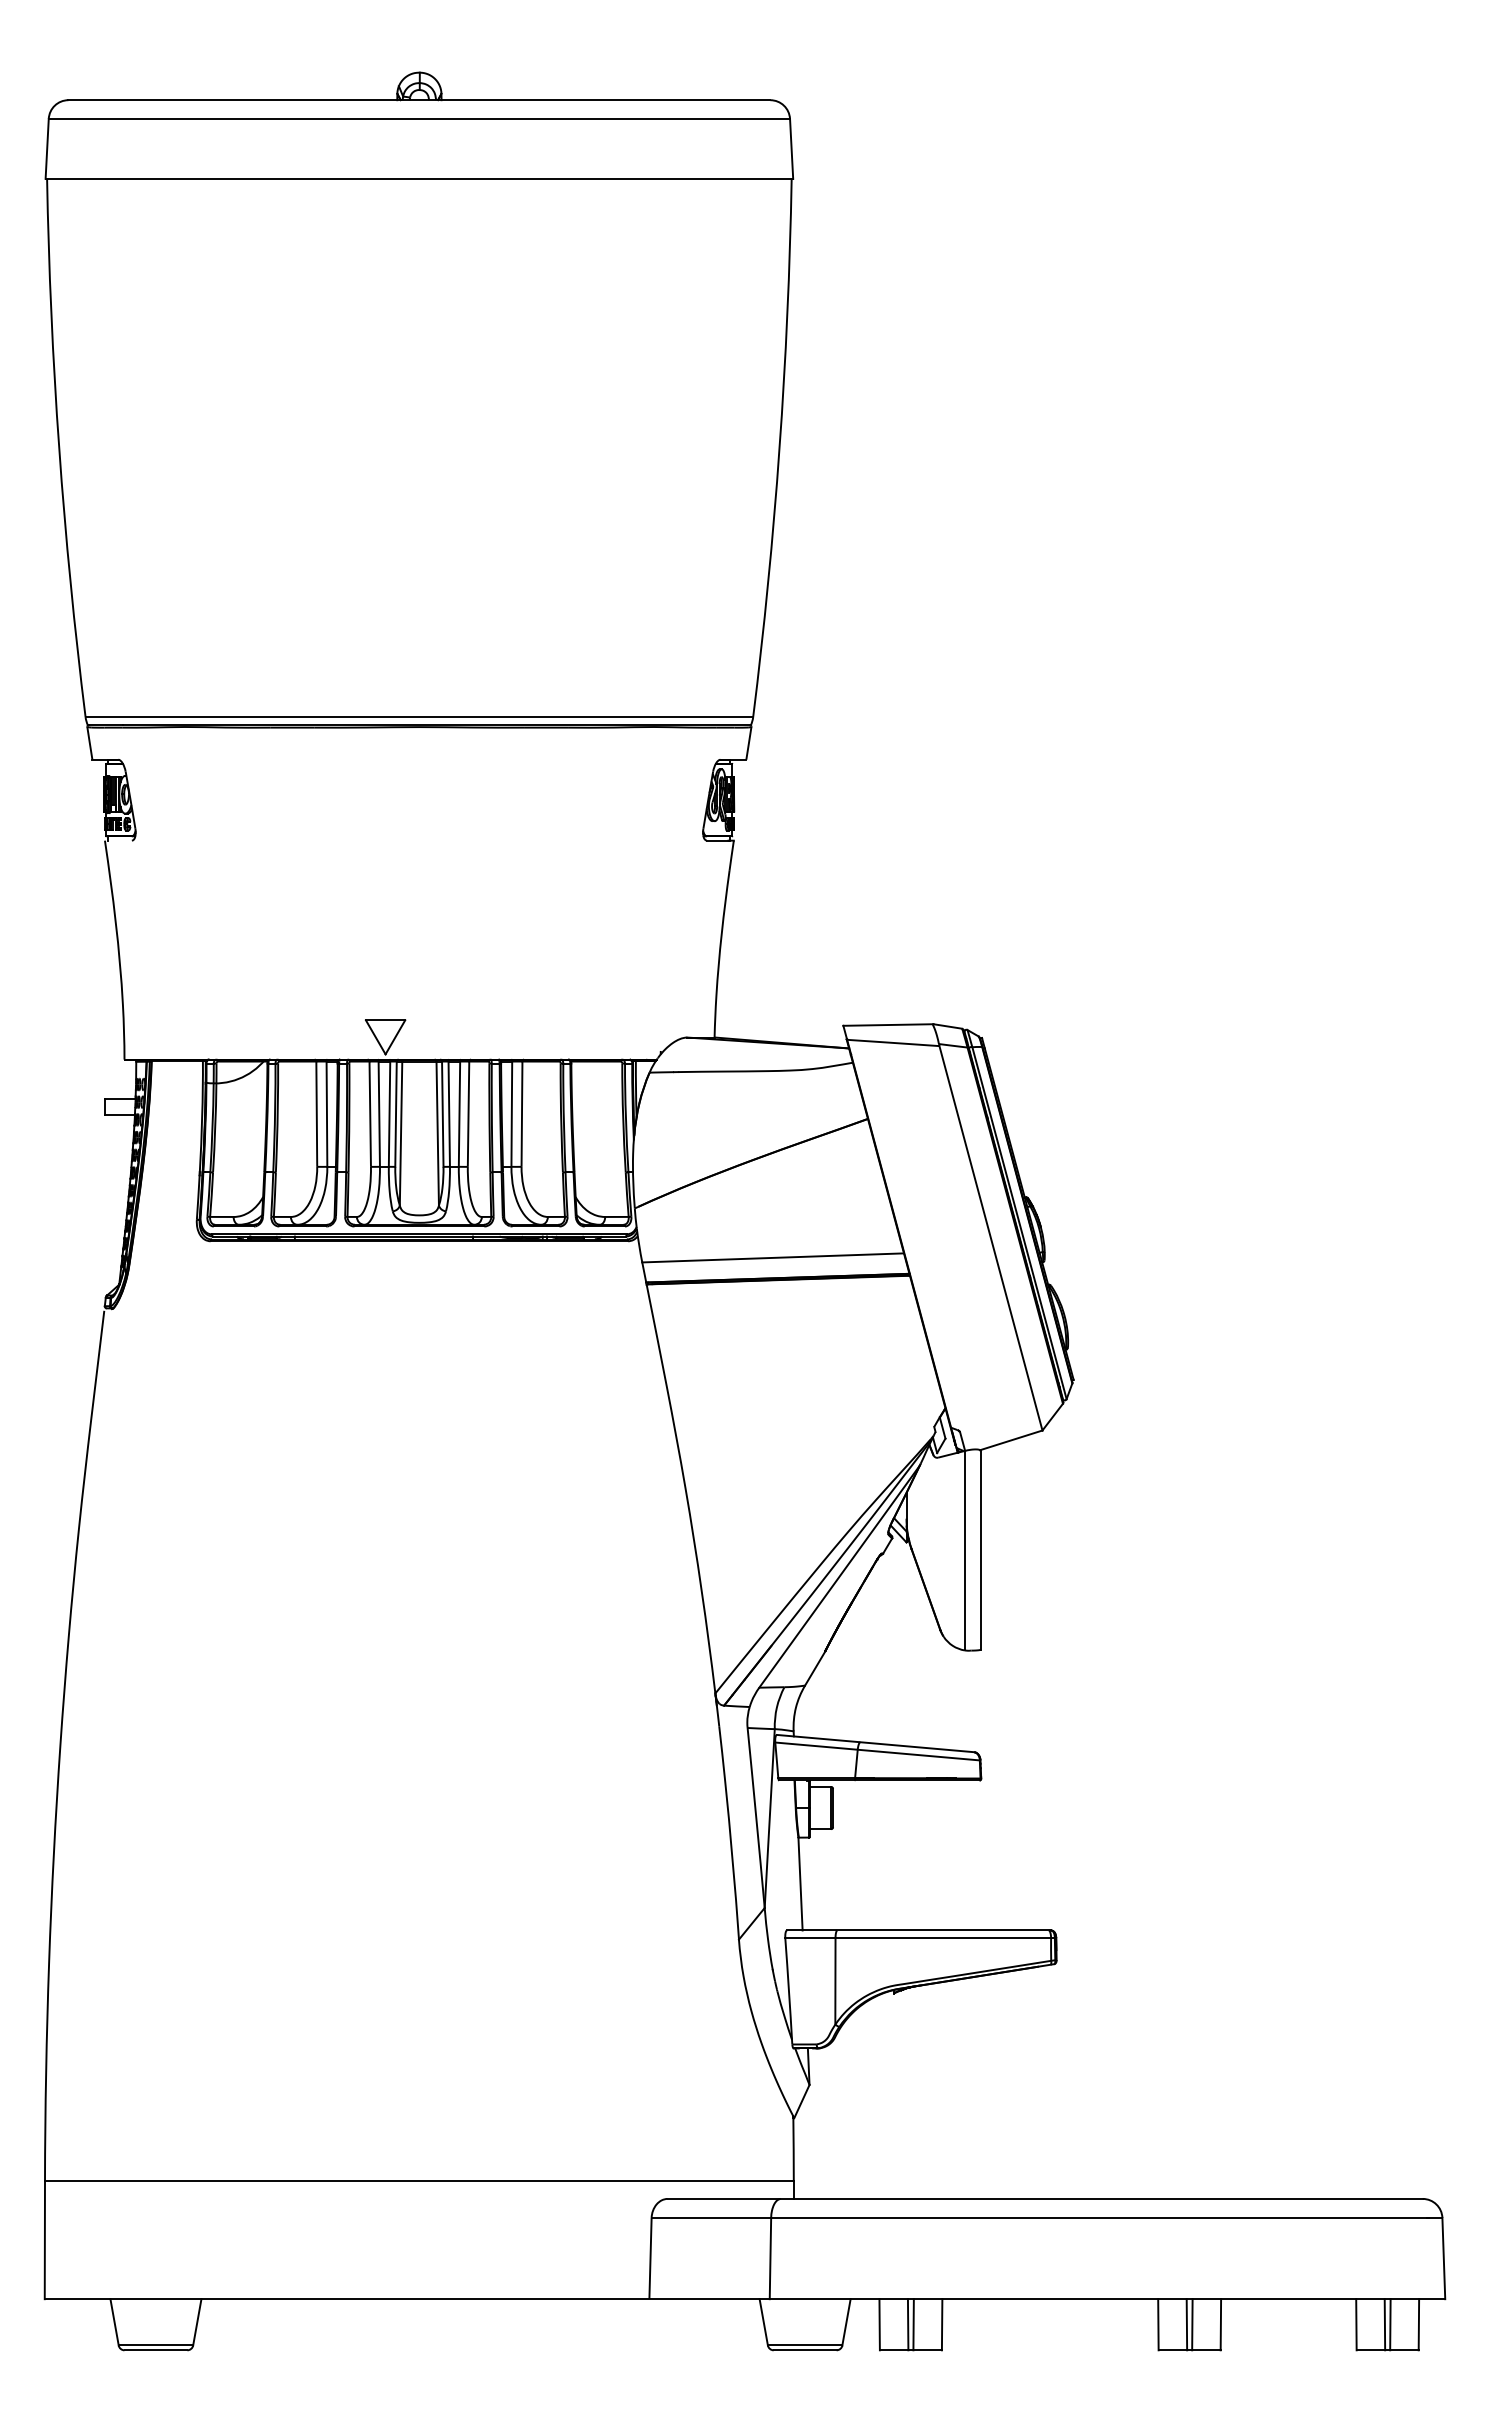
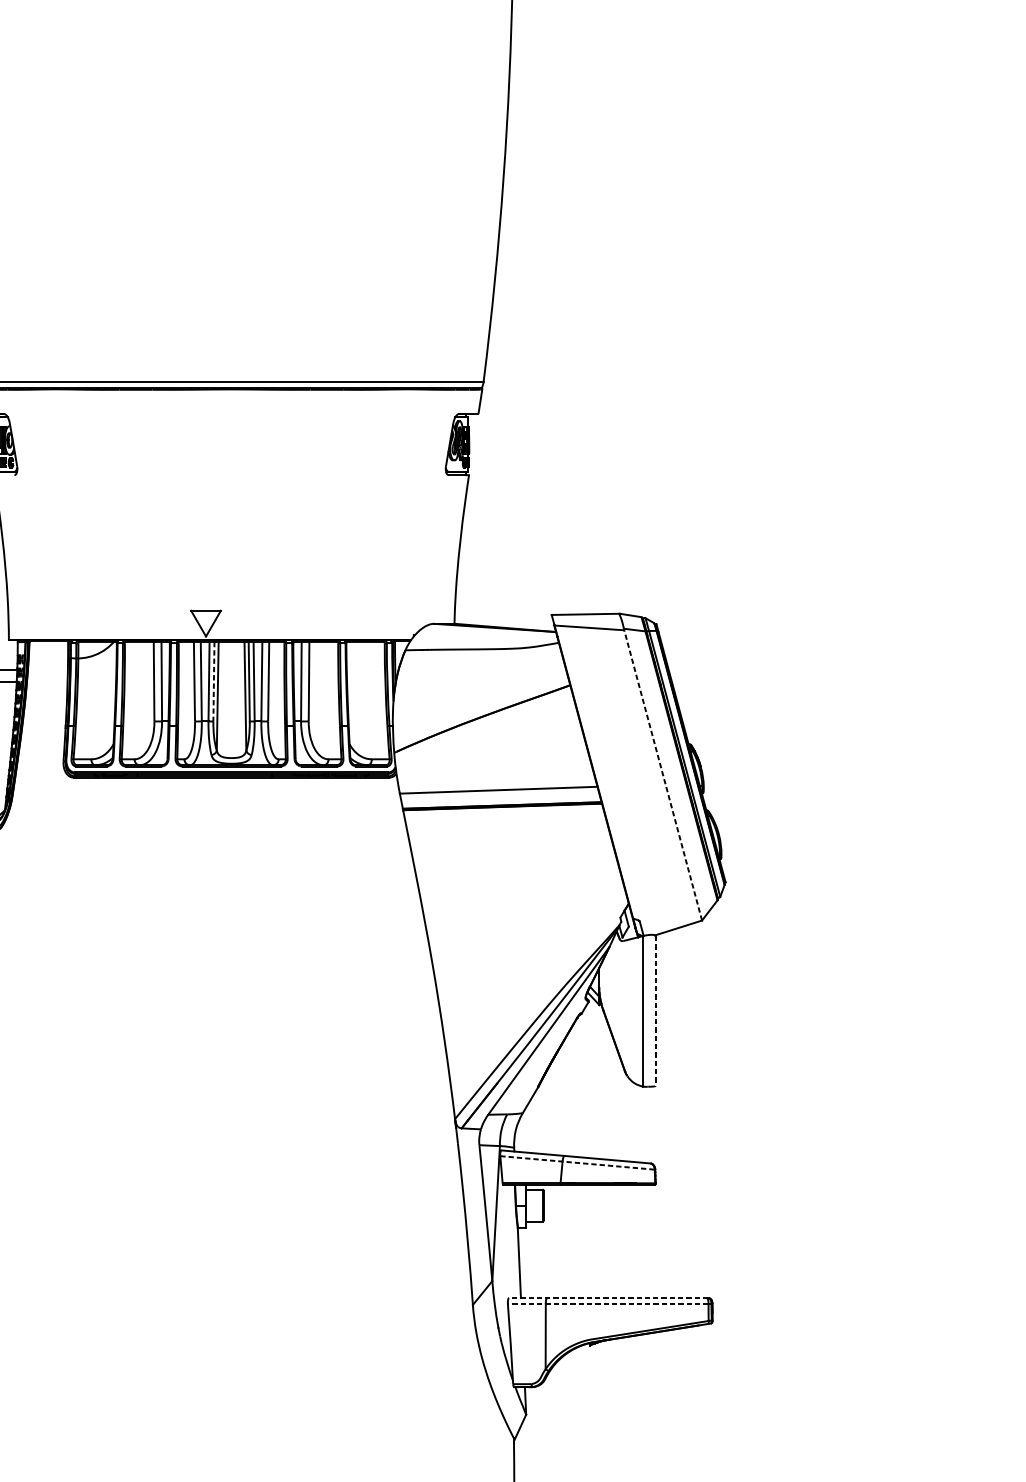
line: (396, 1114) -> (214, 681), solid -> dashed
line: (990, 1238) -> (662, 775), solid -> dashed
line: (980, 1550) -> (655, 1011), solid -> dashed
line: (877, 1751) -> (577, 1162), solid -> dashed
line: (918, 1930) -> (608, 1298), solid -> dashed
line: (918, 1938) -> (608, 1304), solid -> dashed

